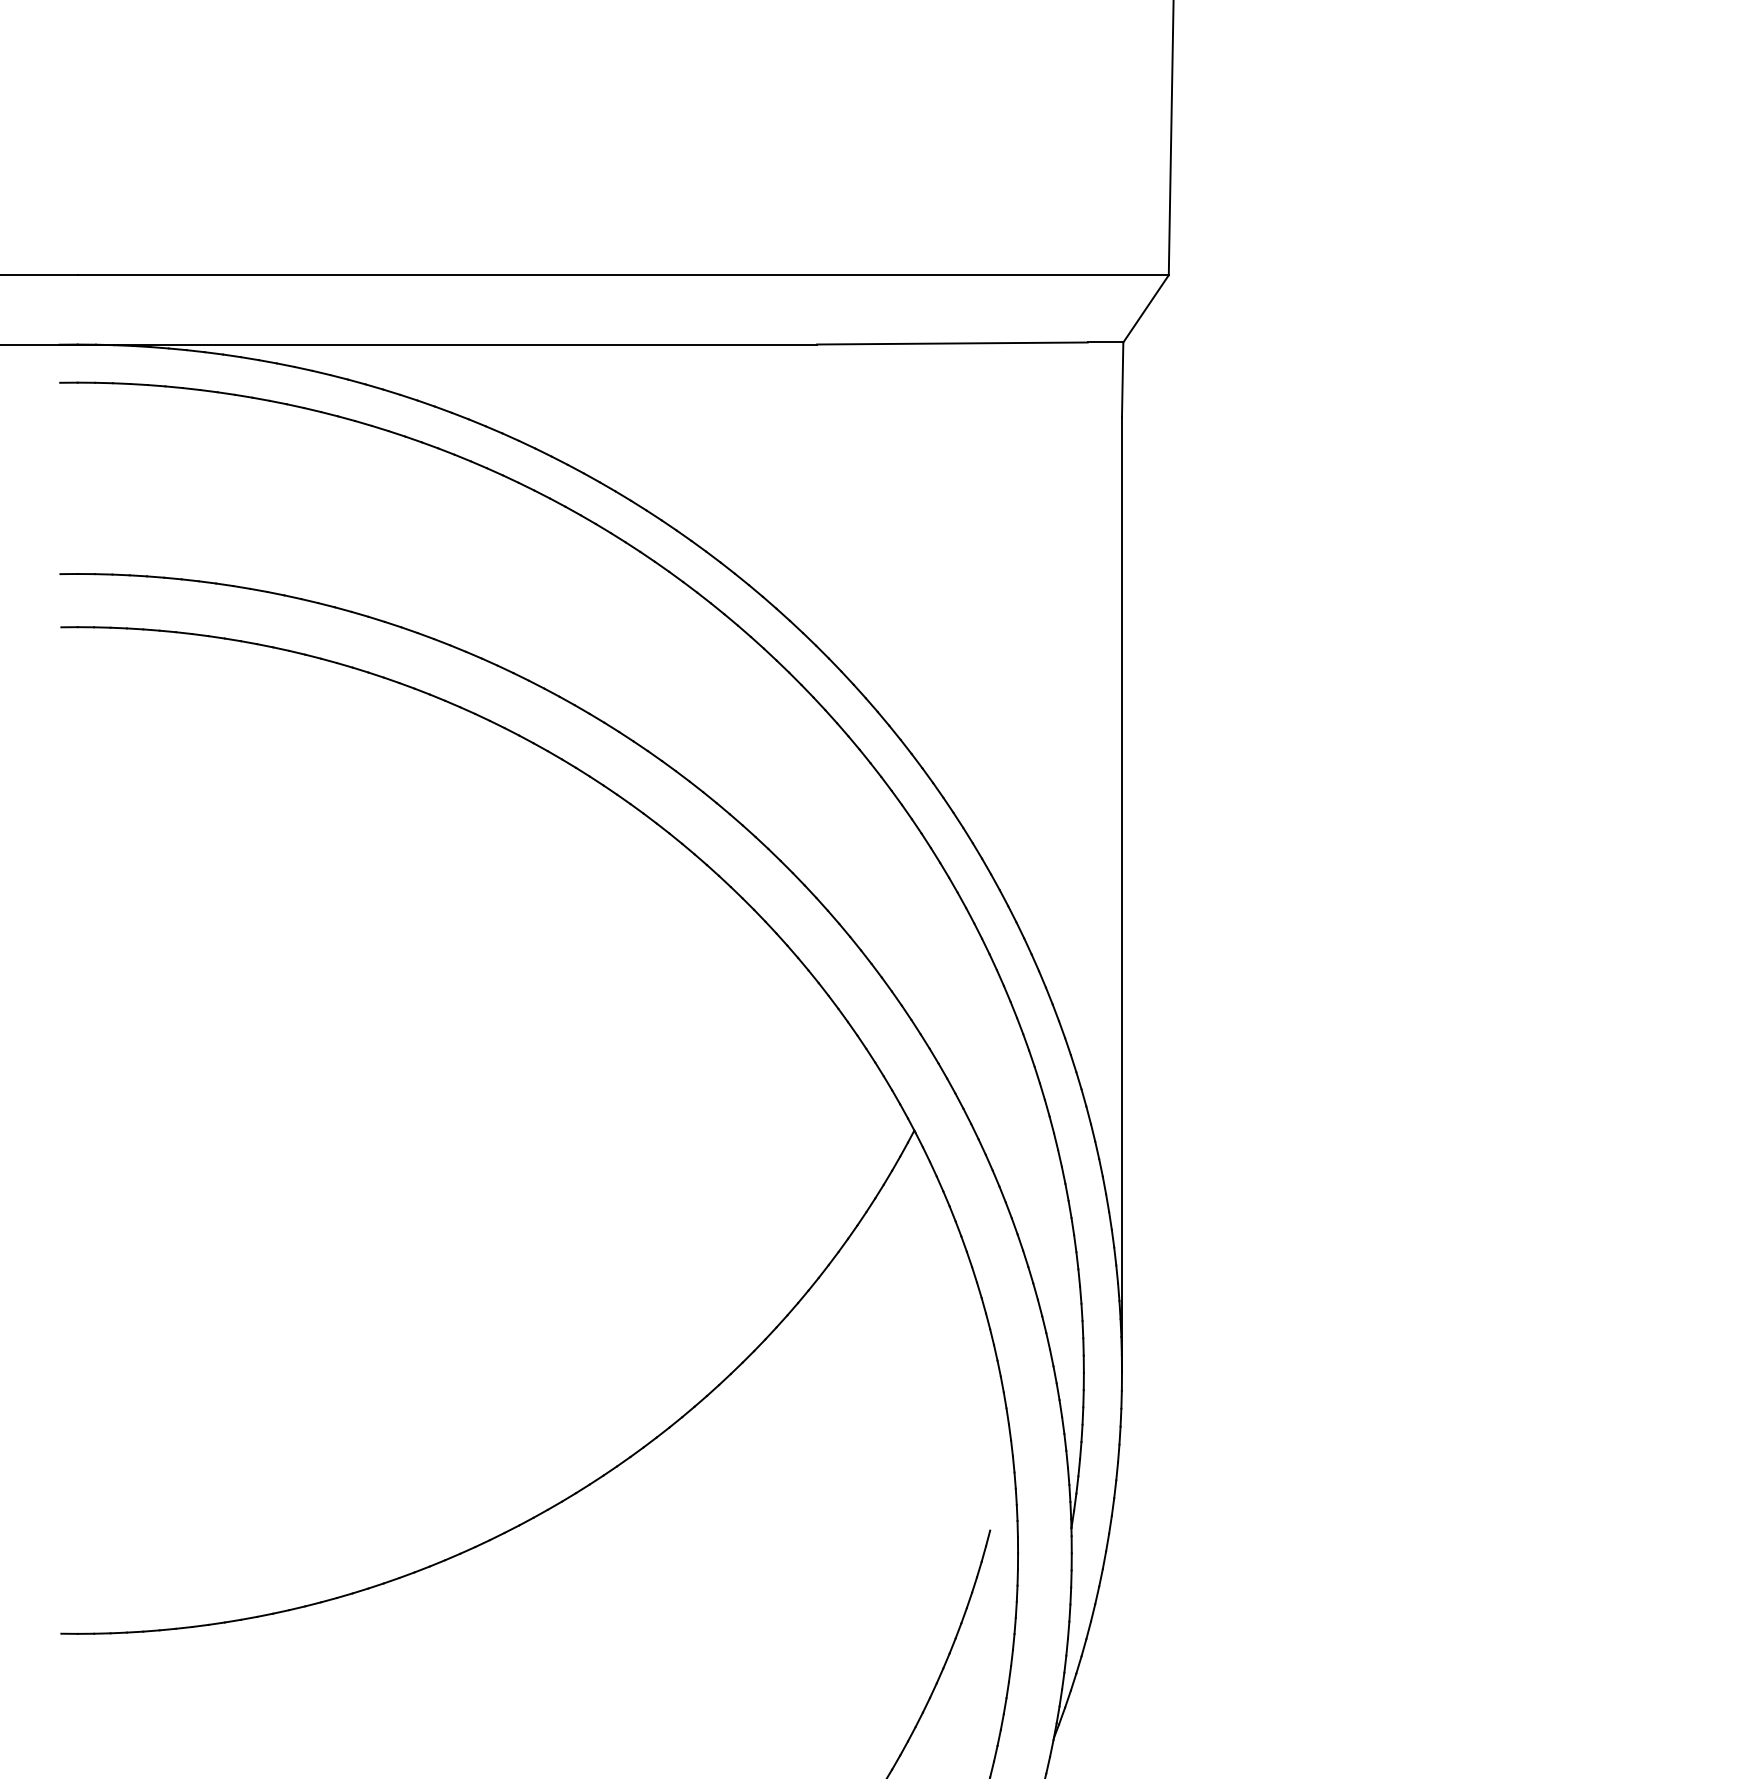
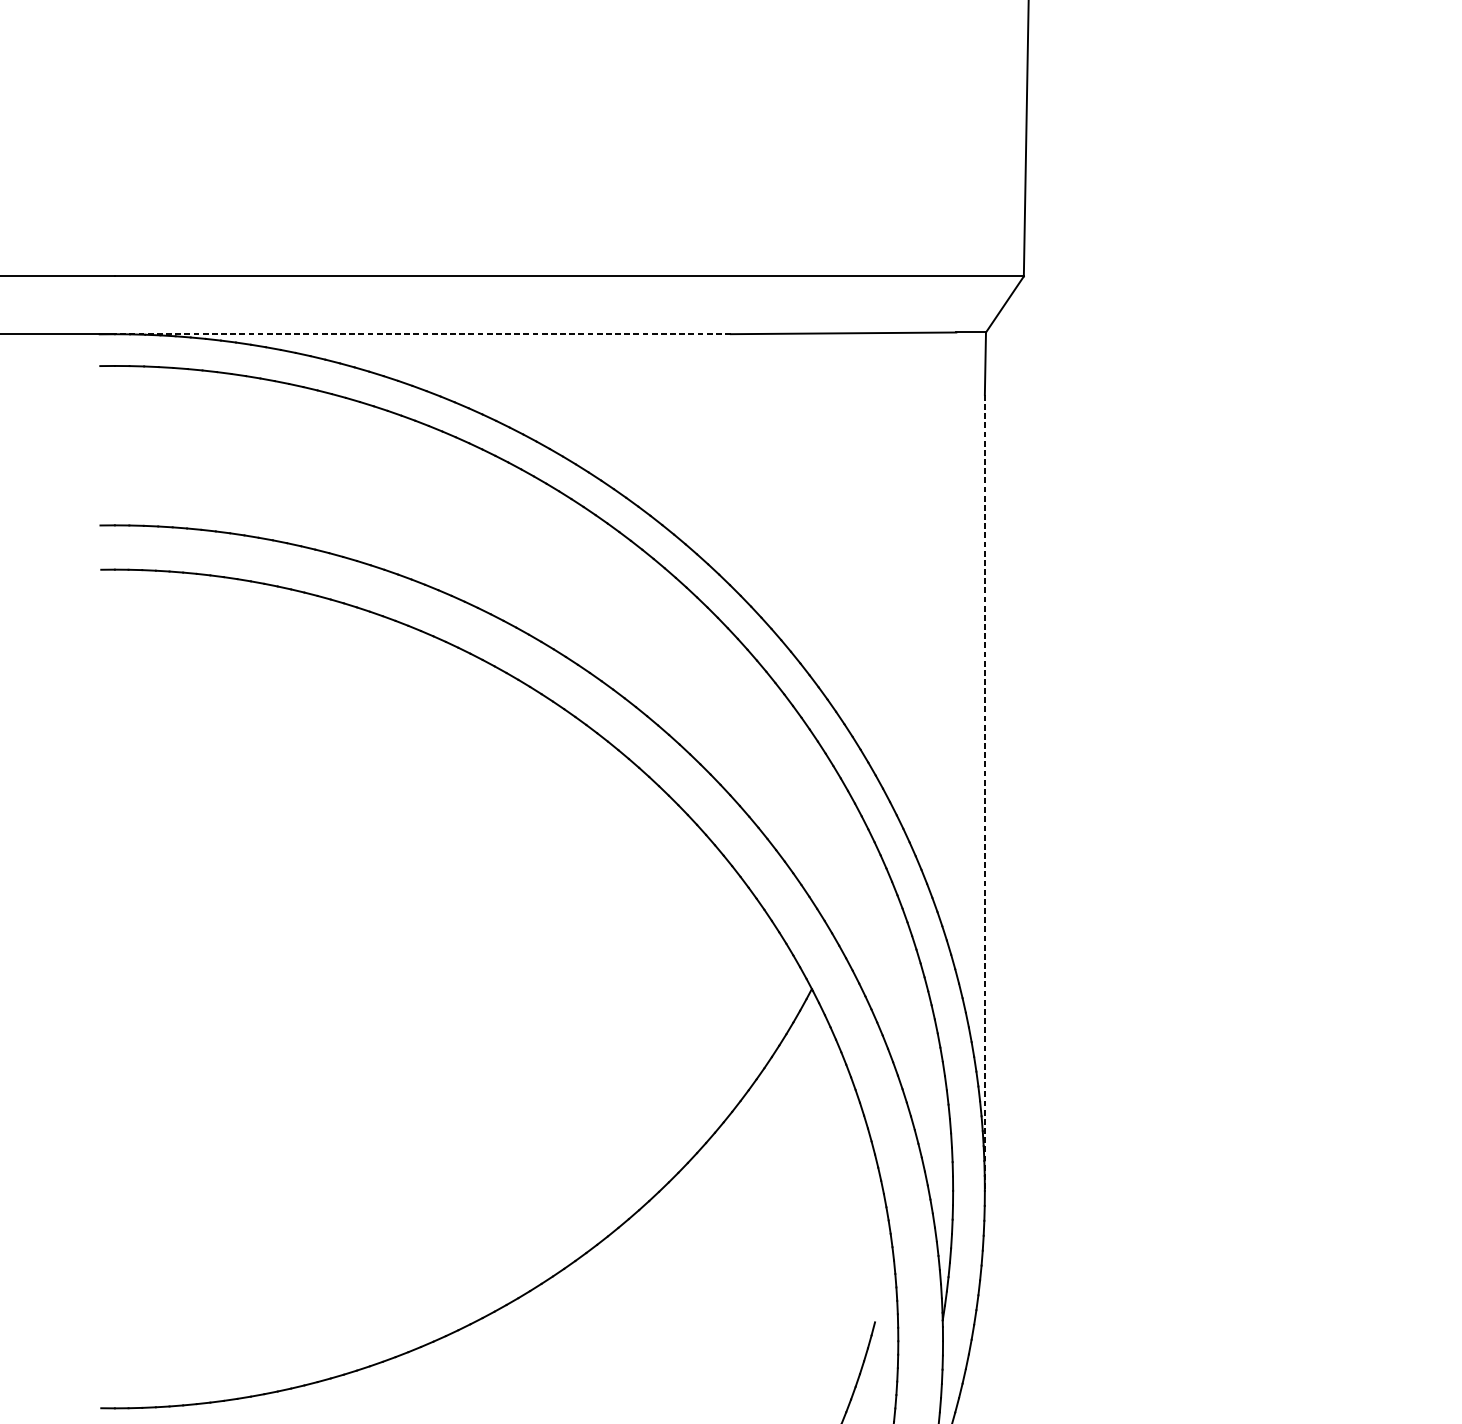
line: (447, 344) -> (422, 334), solid -> dashed
line: (1121, 895) -> (984, 793), solid -> dashed

